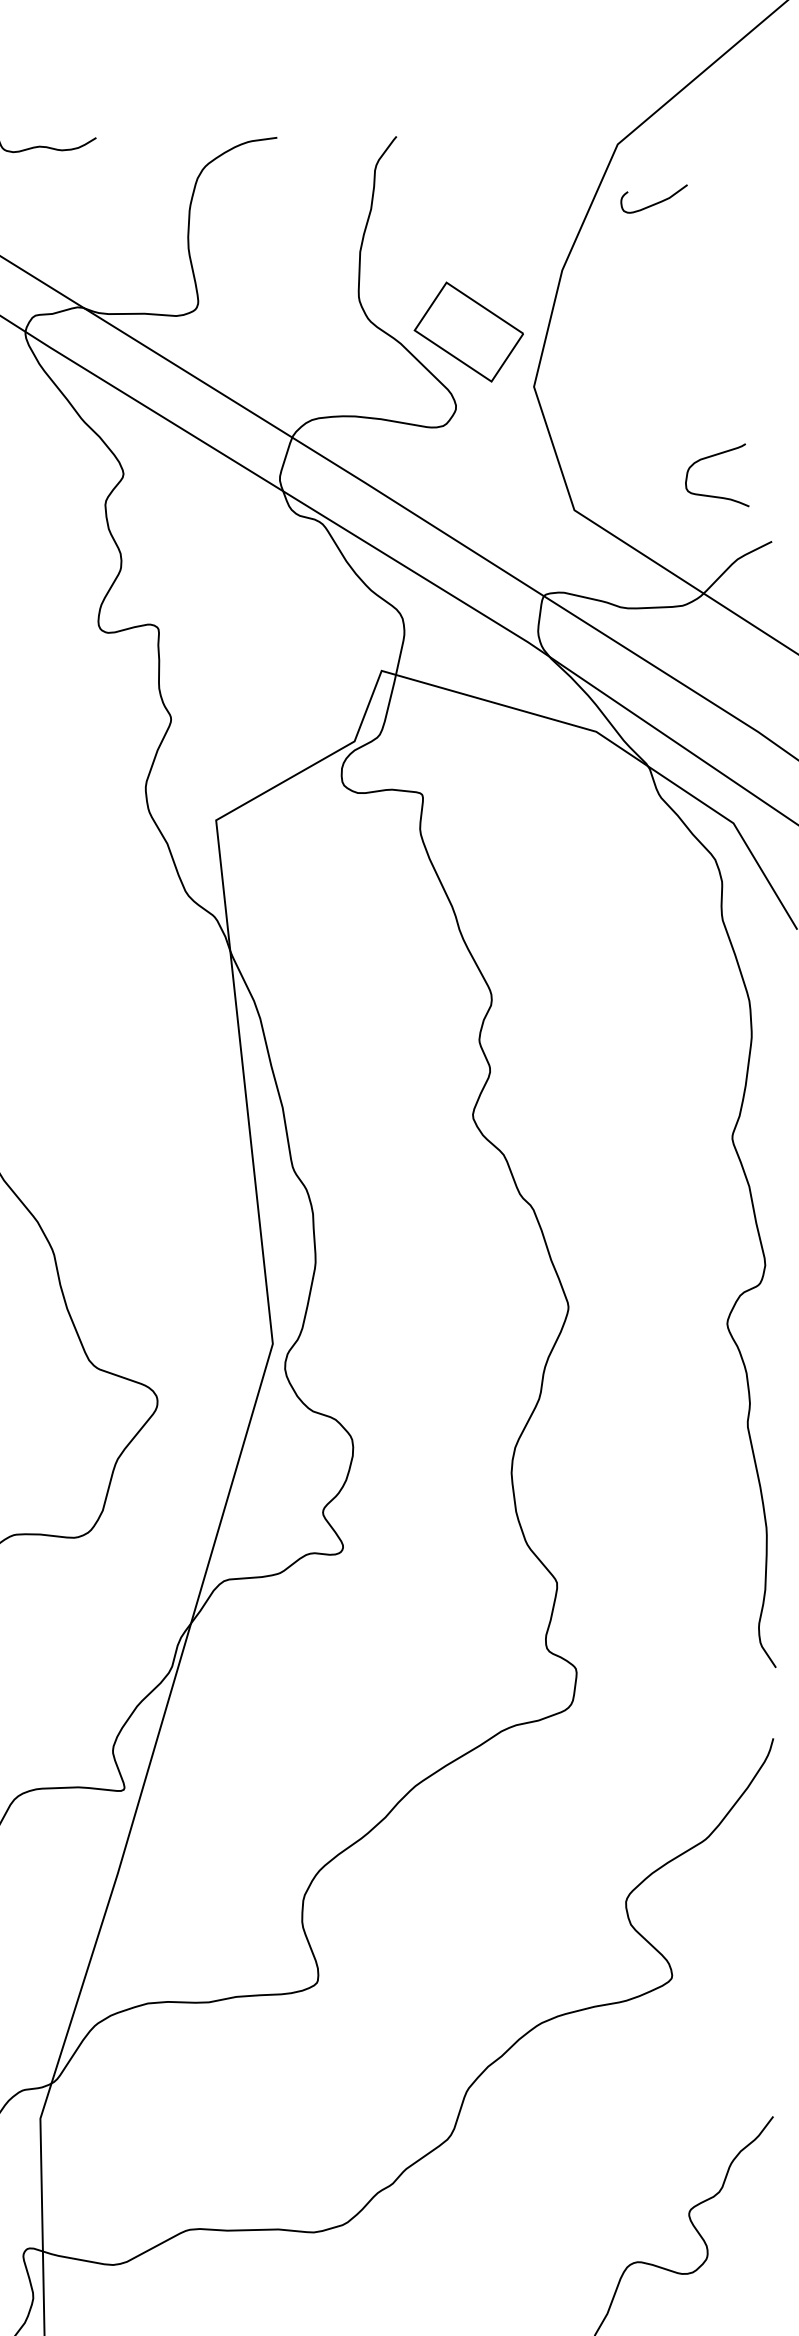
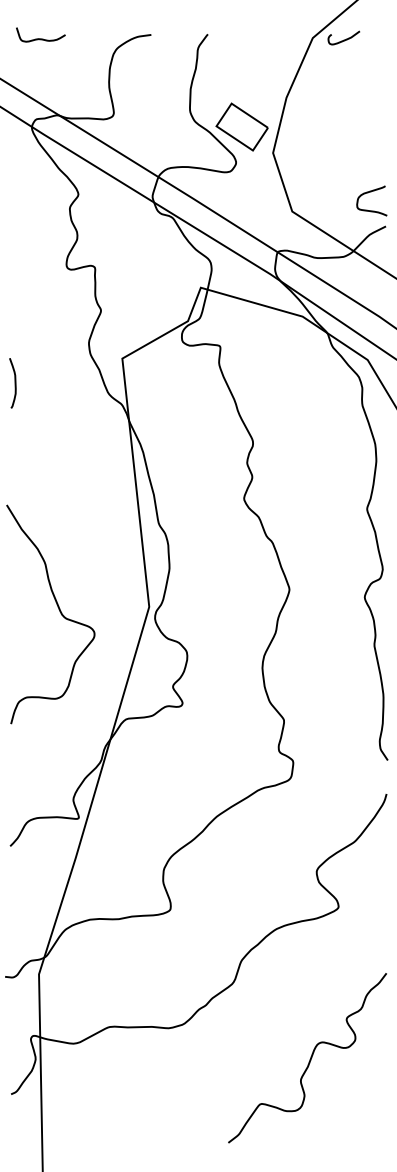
curve: (652, 202) -> (343, 39), moved
curve: (709, 459) -> (368, 193), moved

